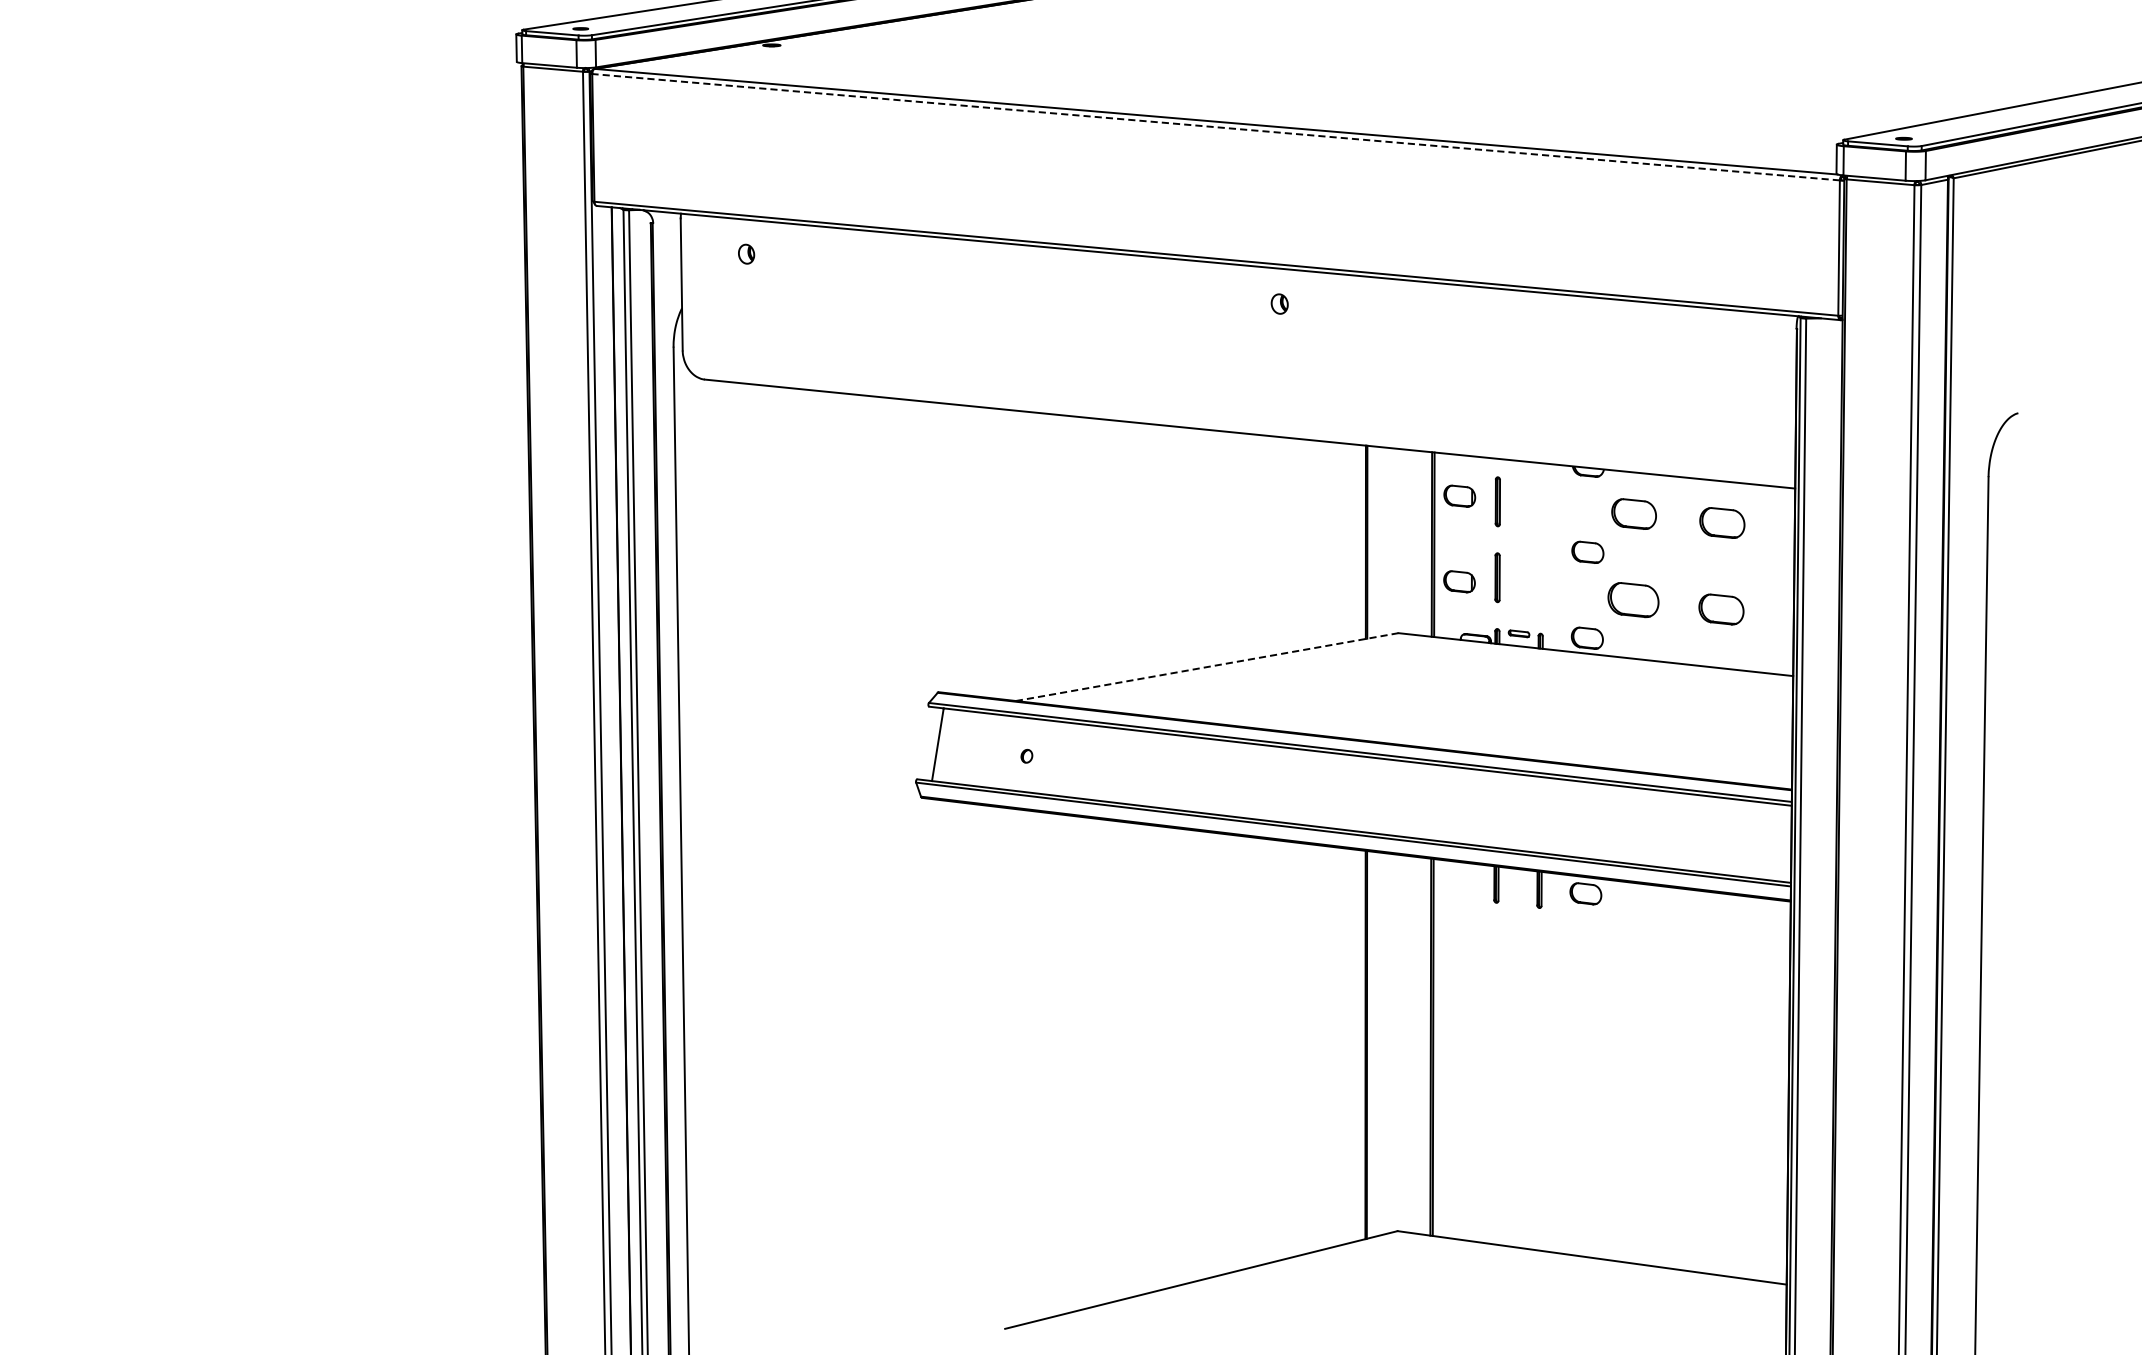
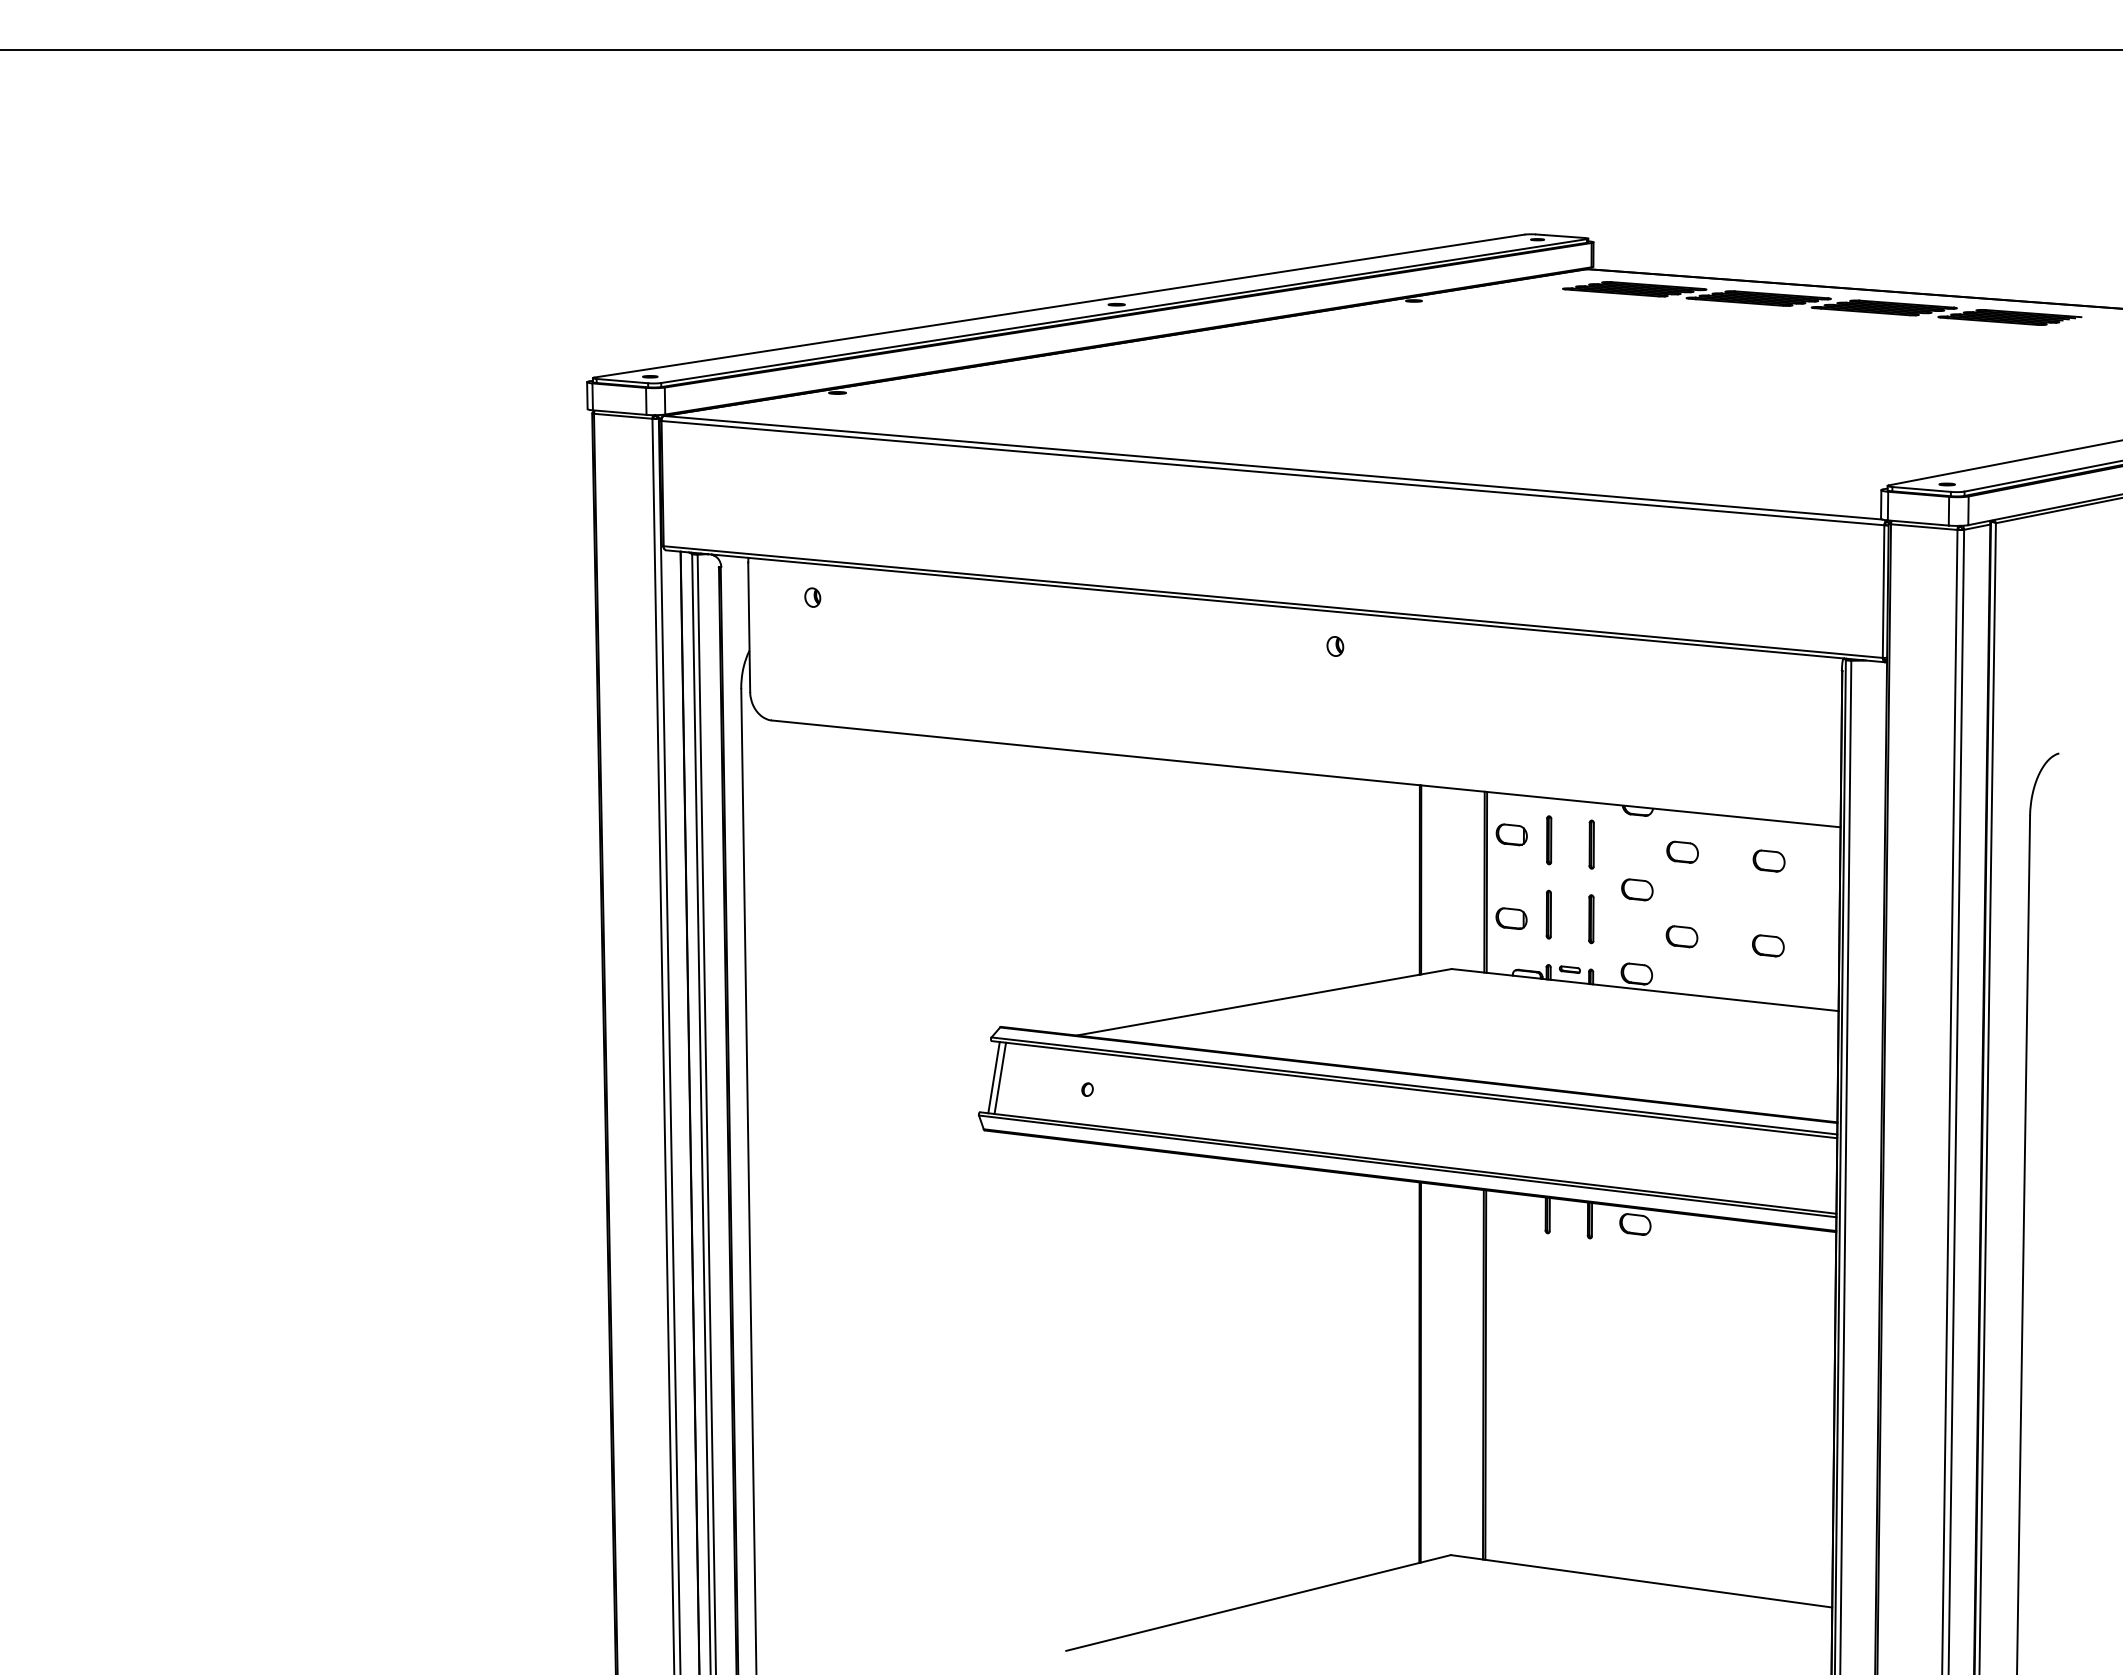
line: (1215, 127) -> (1272, 473), dashed -> solid
part: (1541, 506) -> (1591, 844), added
part: (1633, 513) -> (1682, 851), size x0.71
part: (1721, 522) -> (1768, 860), size x0.71
part: (1541, 582) -> (1591, 919), added
part: (1632, 599) -> (1681, 936), size x0.62
part: (1721, 609) -> (1768, 945), size x0.71
line: (1207, 667) -> (1264, 1002), dashed -> solid
line: (930, 743) -> (993, 1077), added

